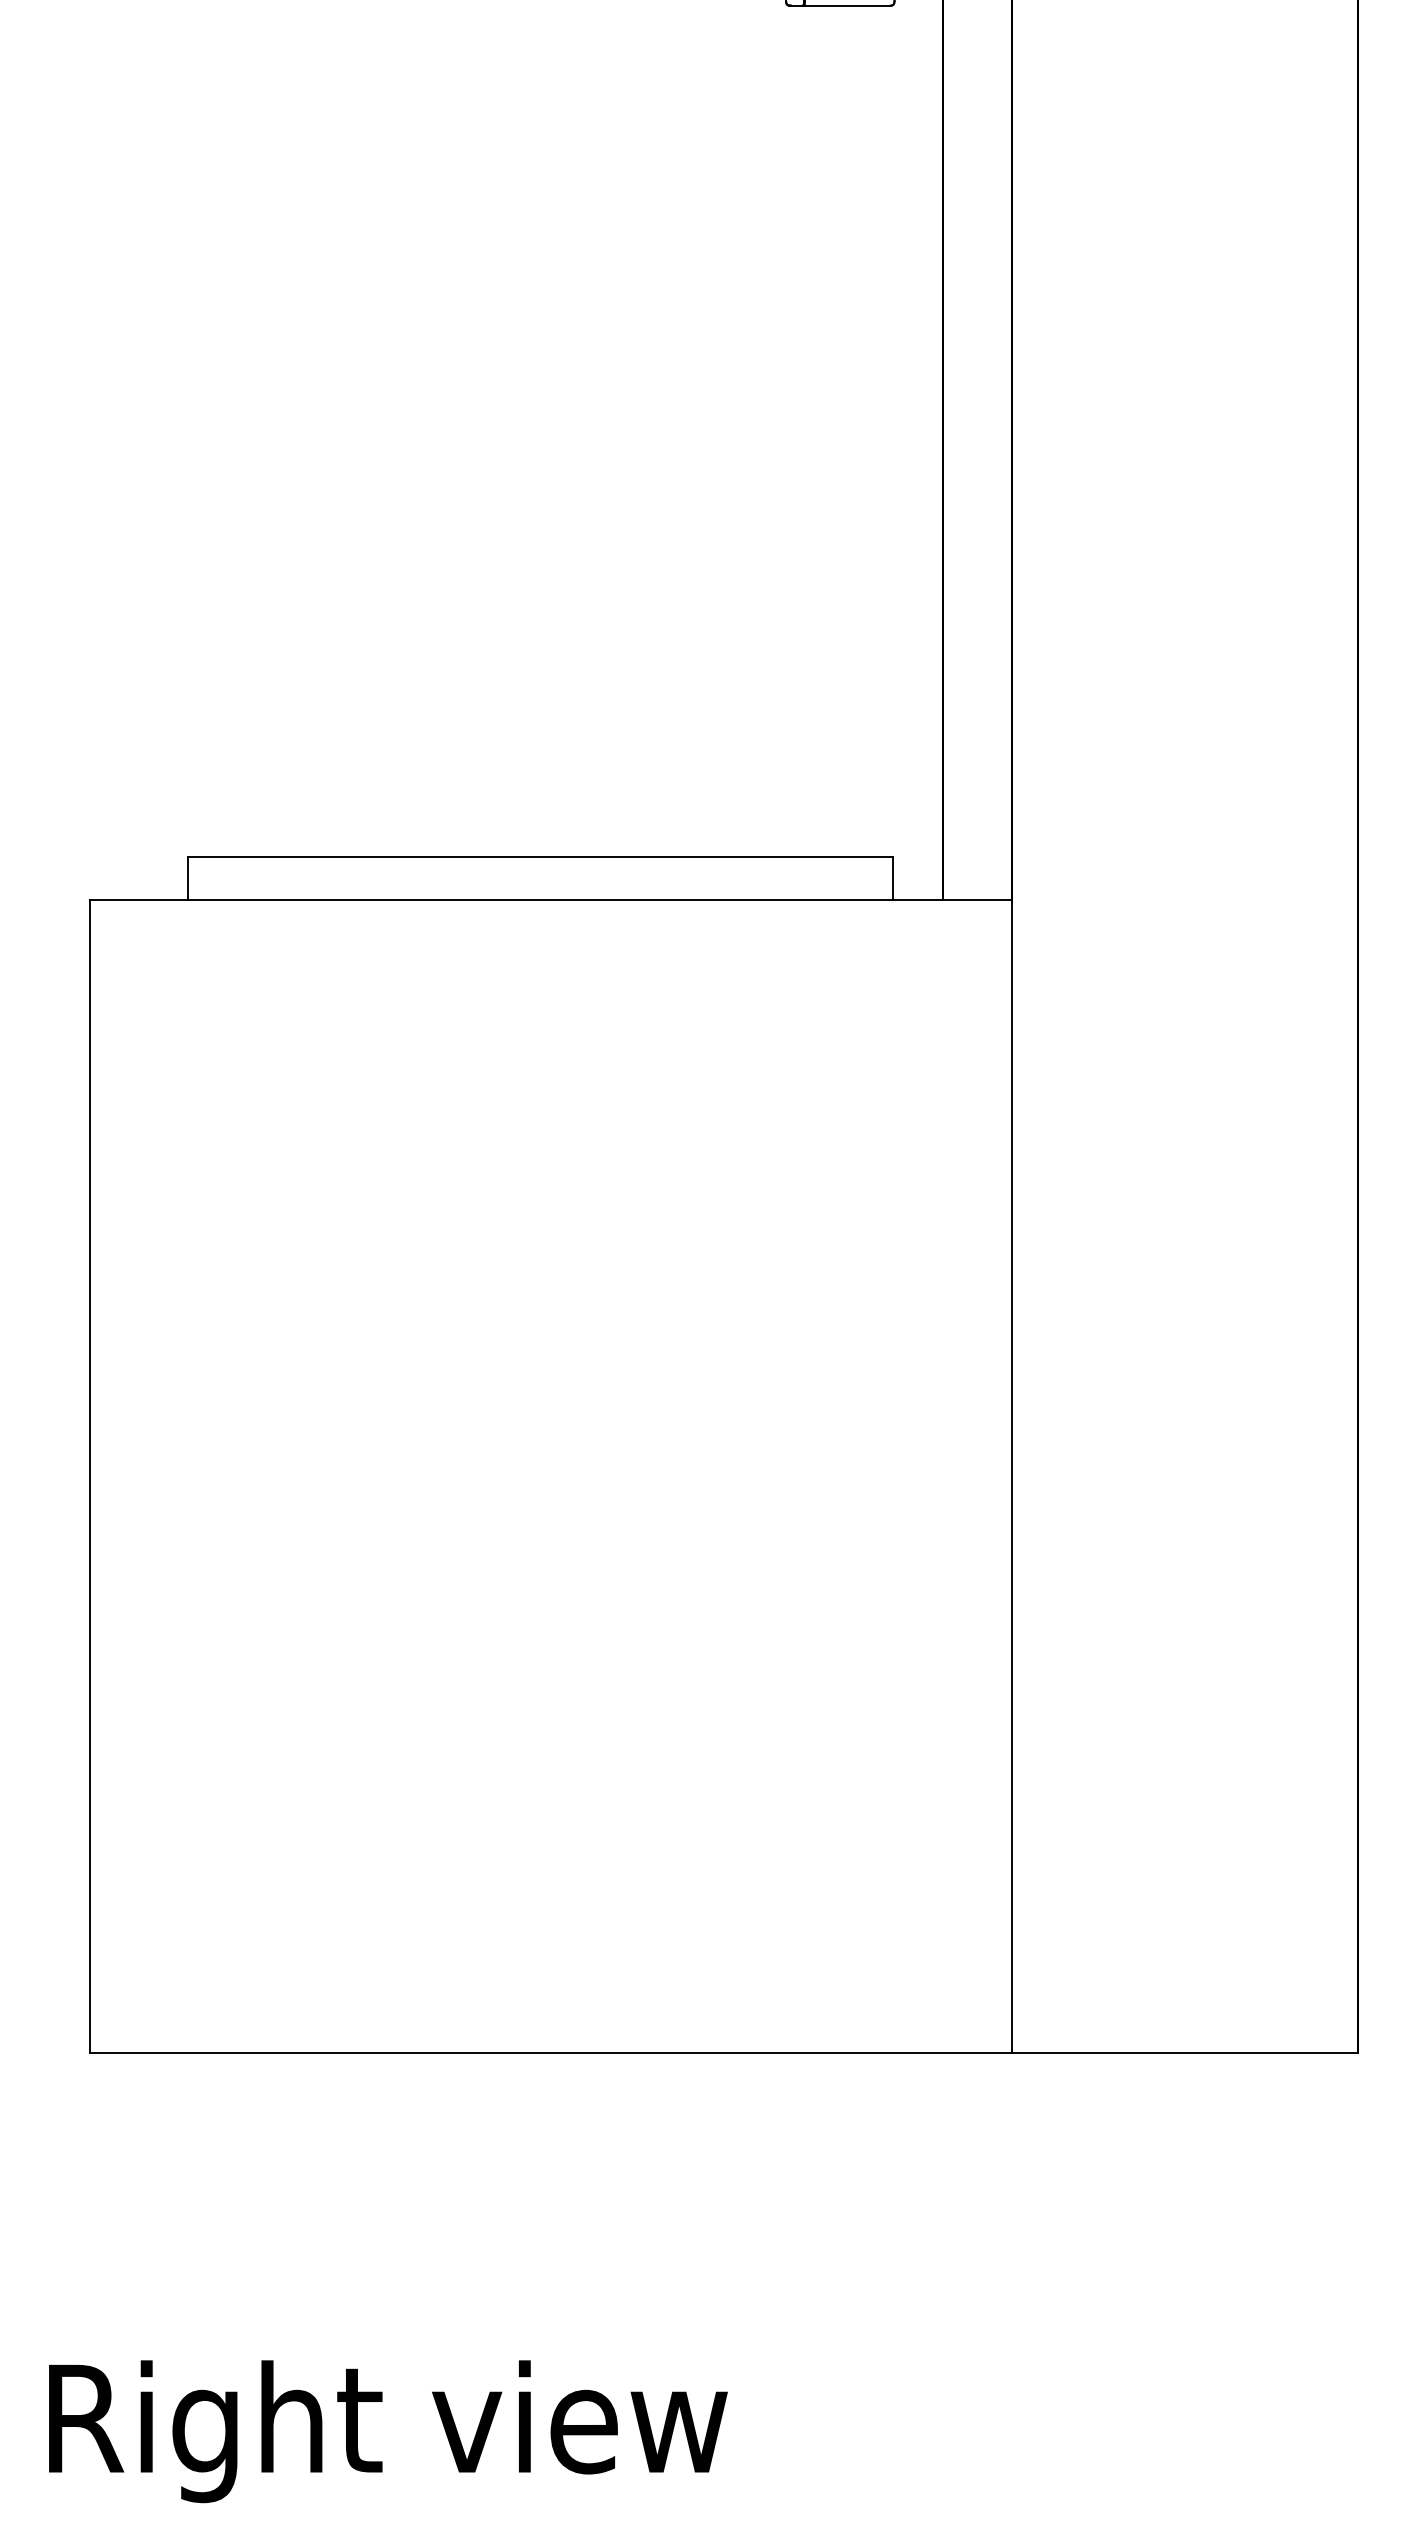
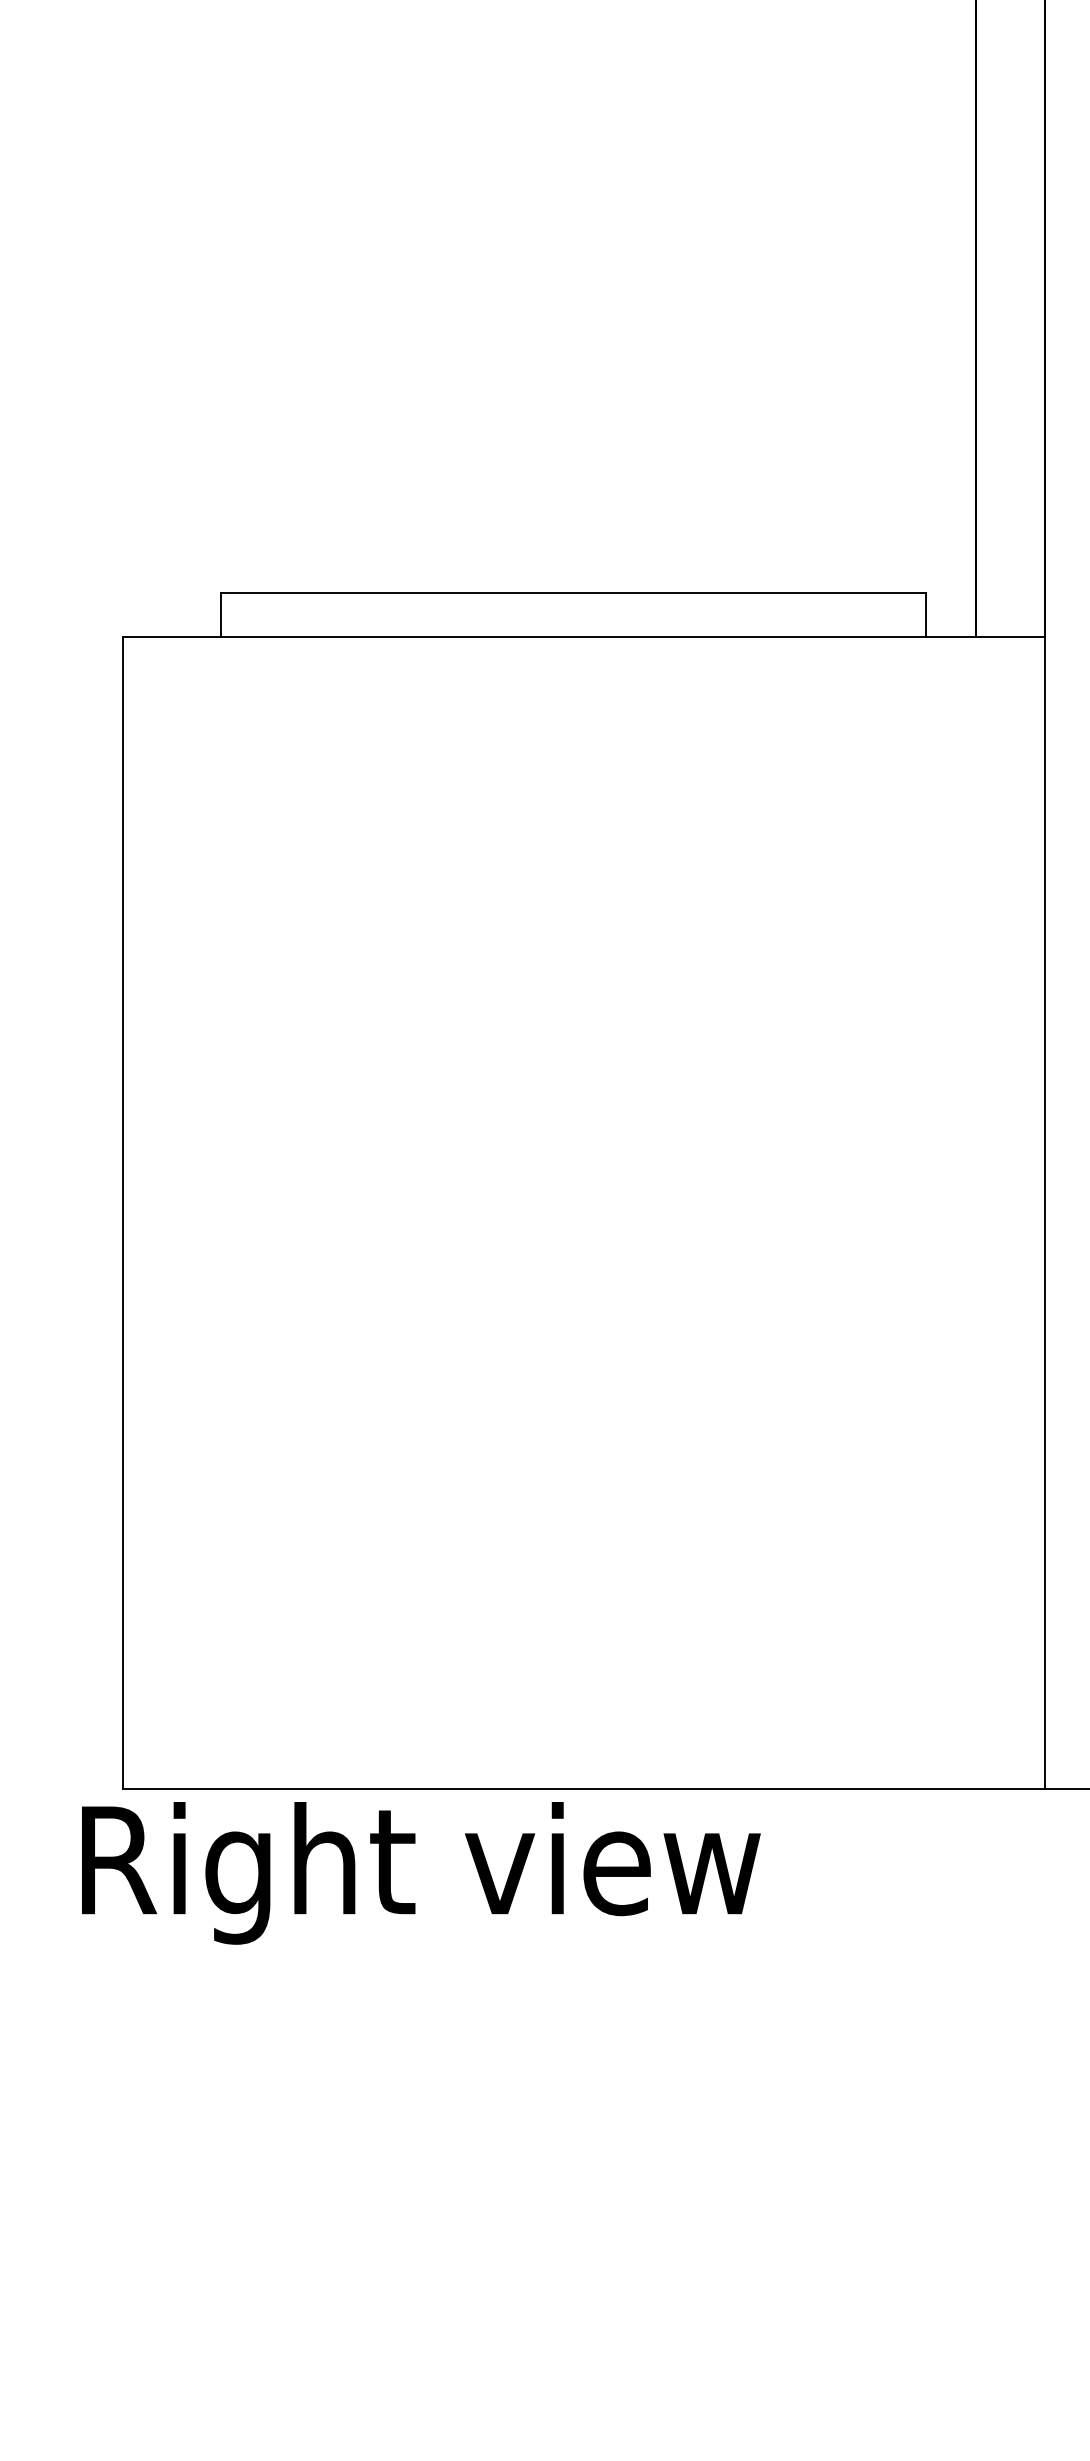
text: (388, 2431) -> (421, 1873), moved

